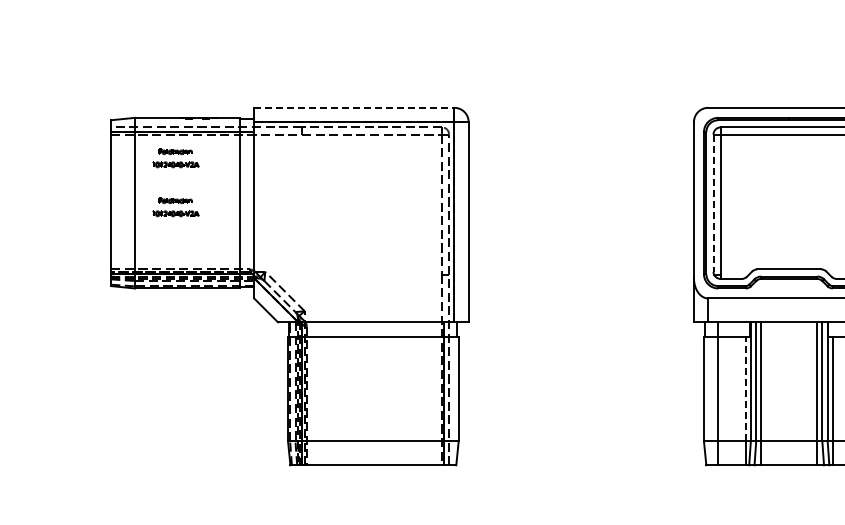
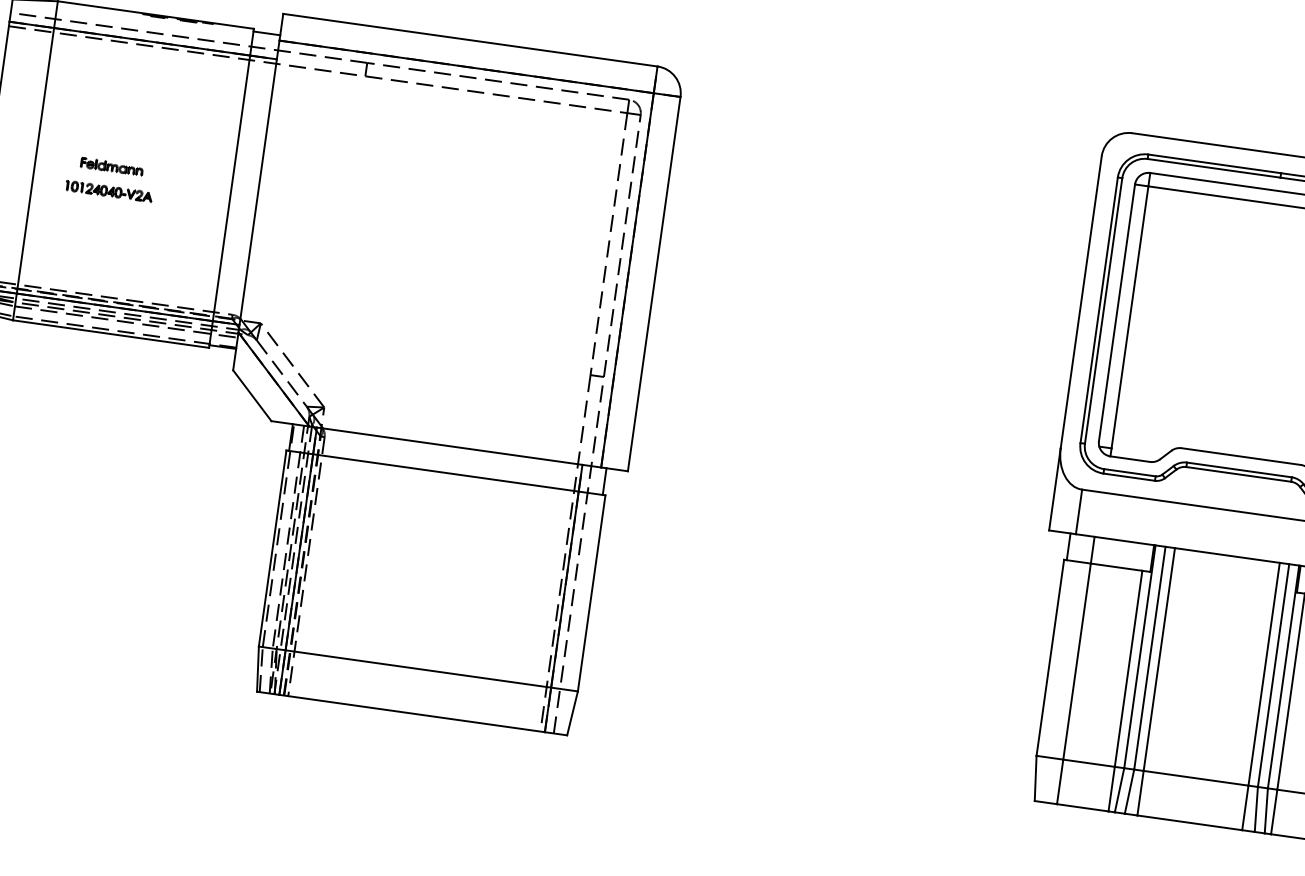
line: (354, 107) -> (470, 39), dashed -> solid
part: (175, 158) -> (122, 87), removed
line: (713, 203) -> (1116, 313), dashed -> solid
line: (745, 388) -> (1128, 667), dashed -> solid

